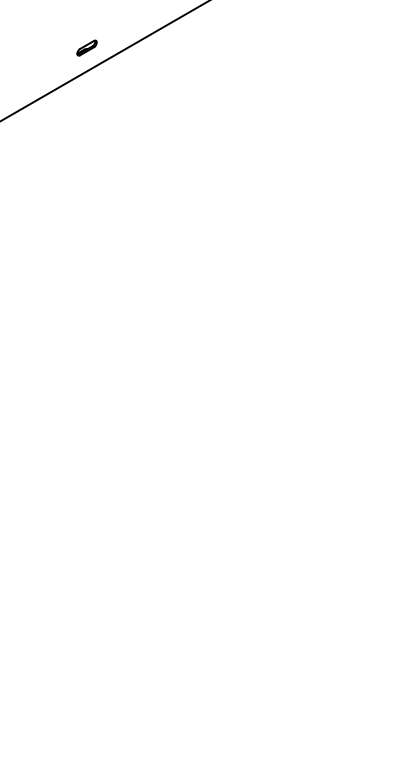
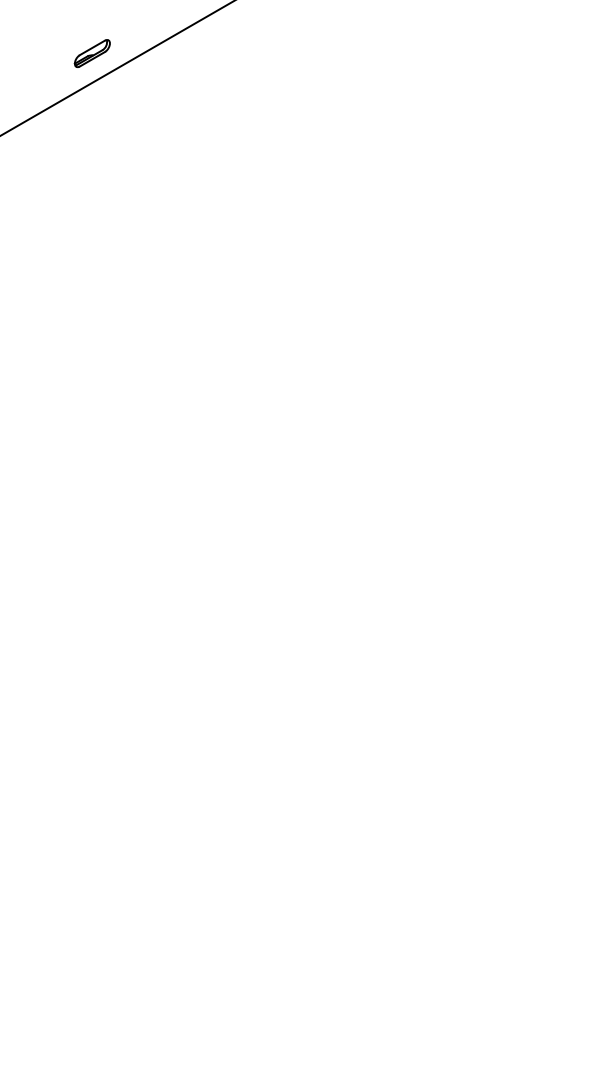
part: (86, 48) -> (91, 53), size x1.43

